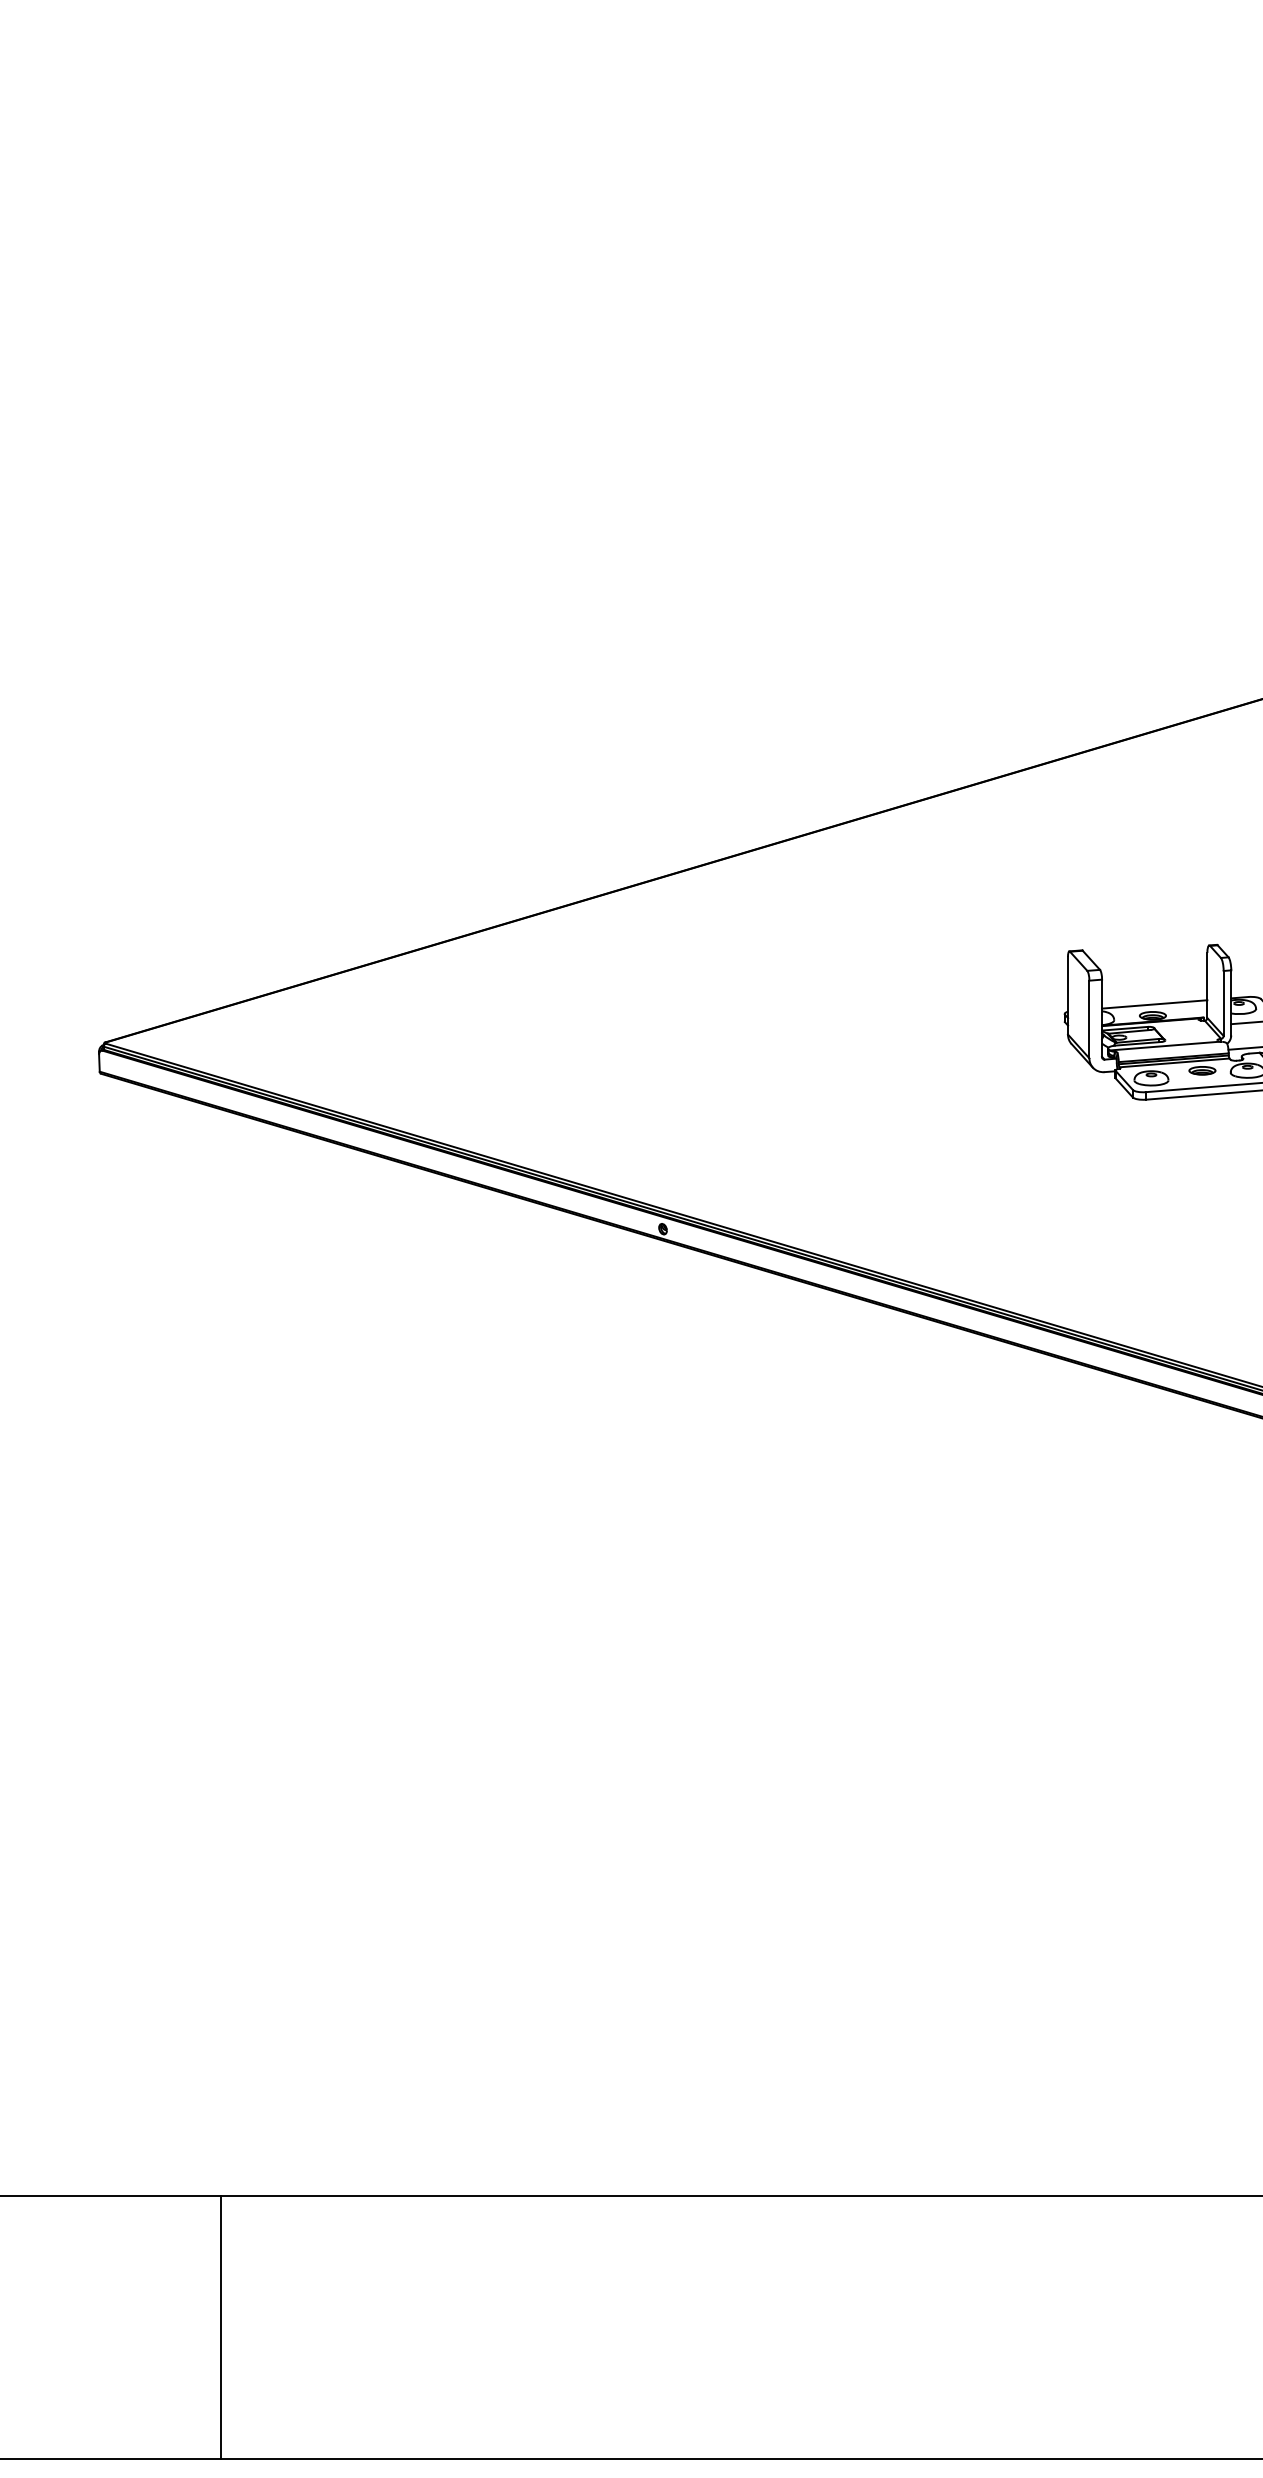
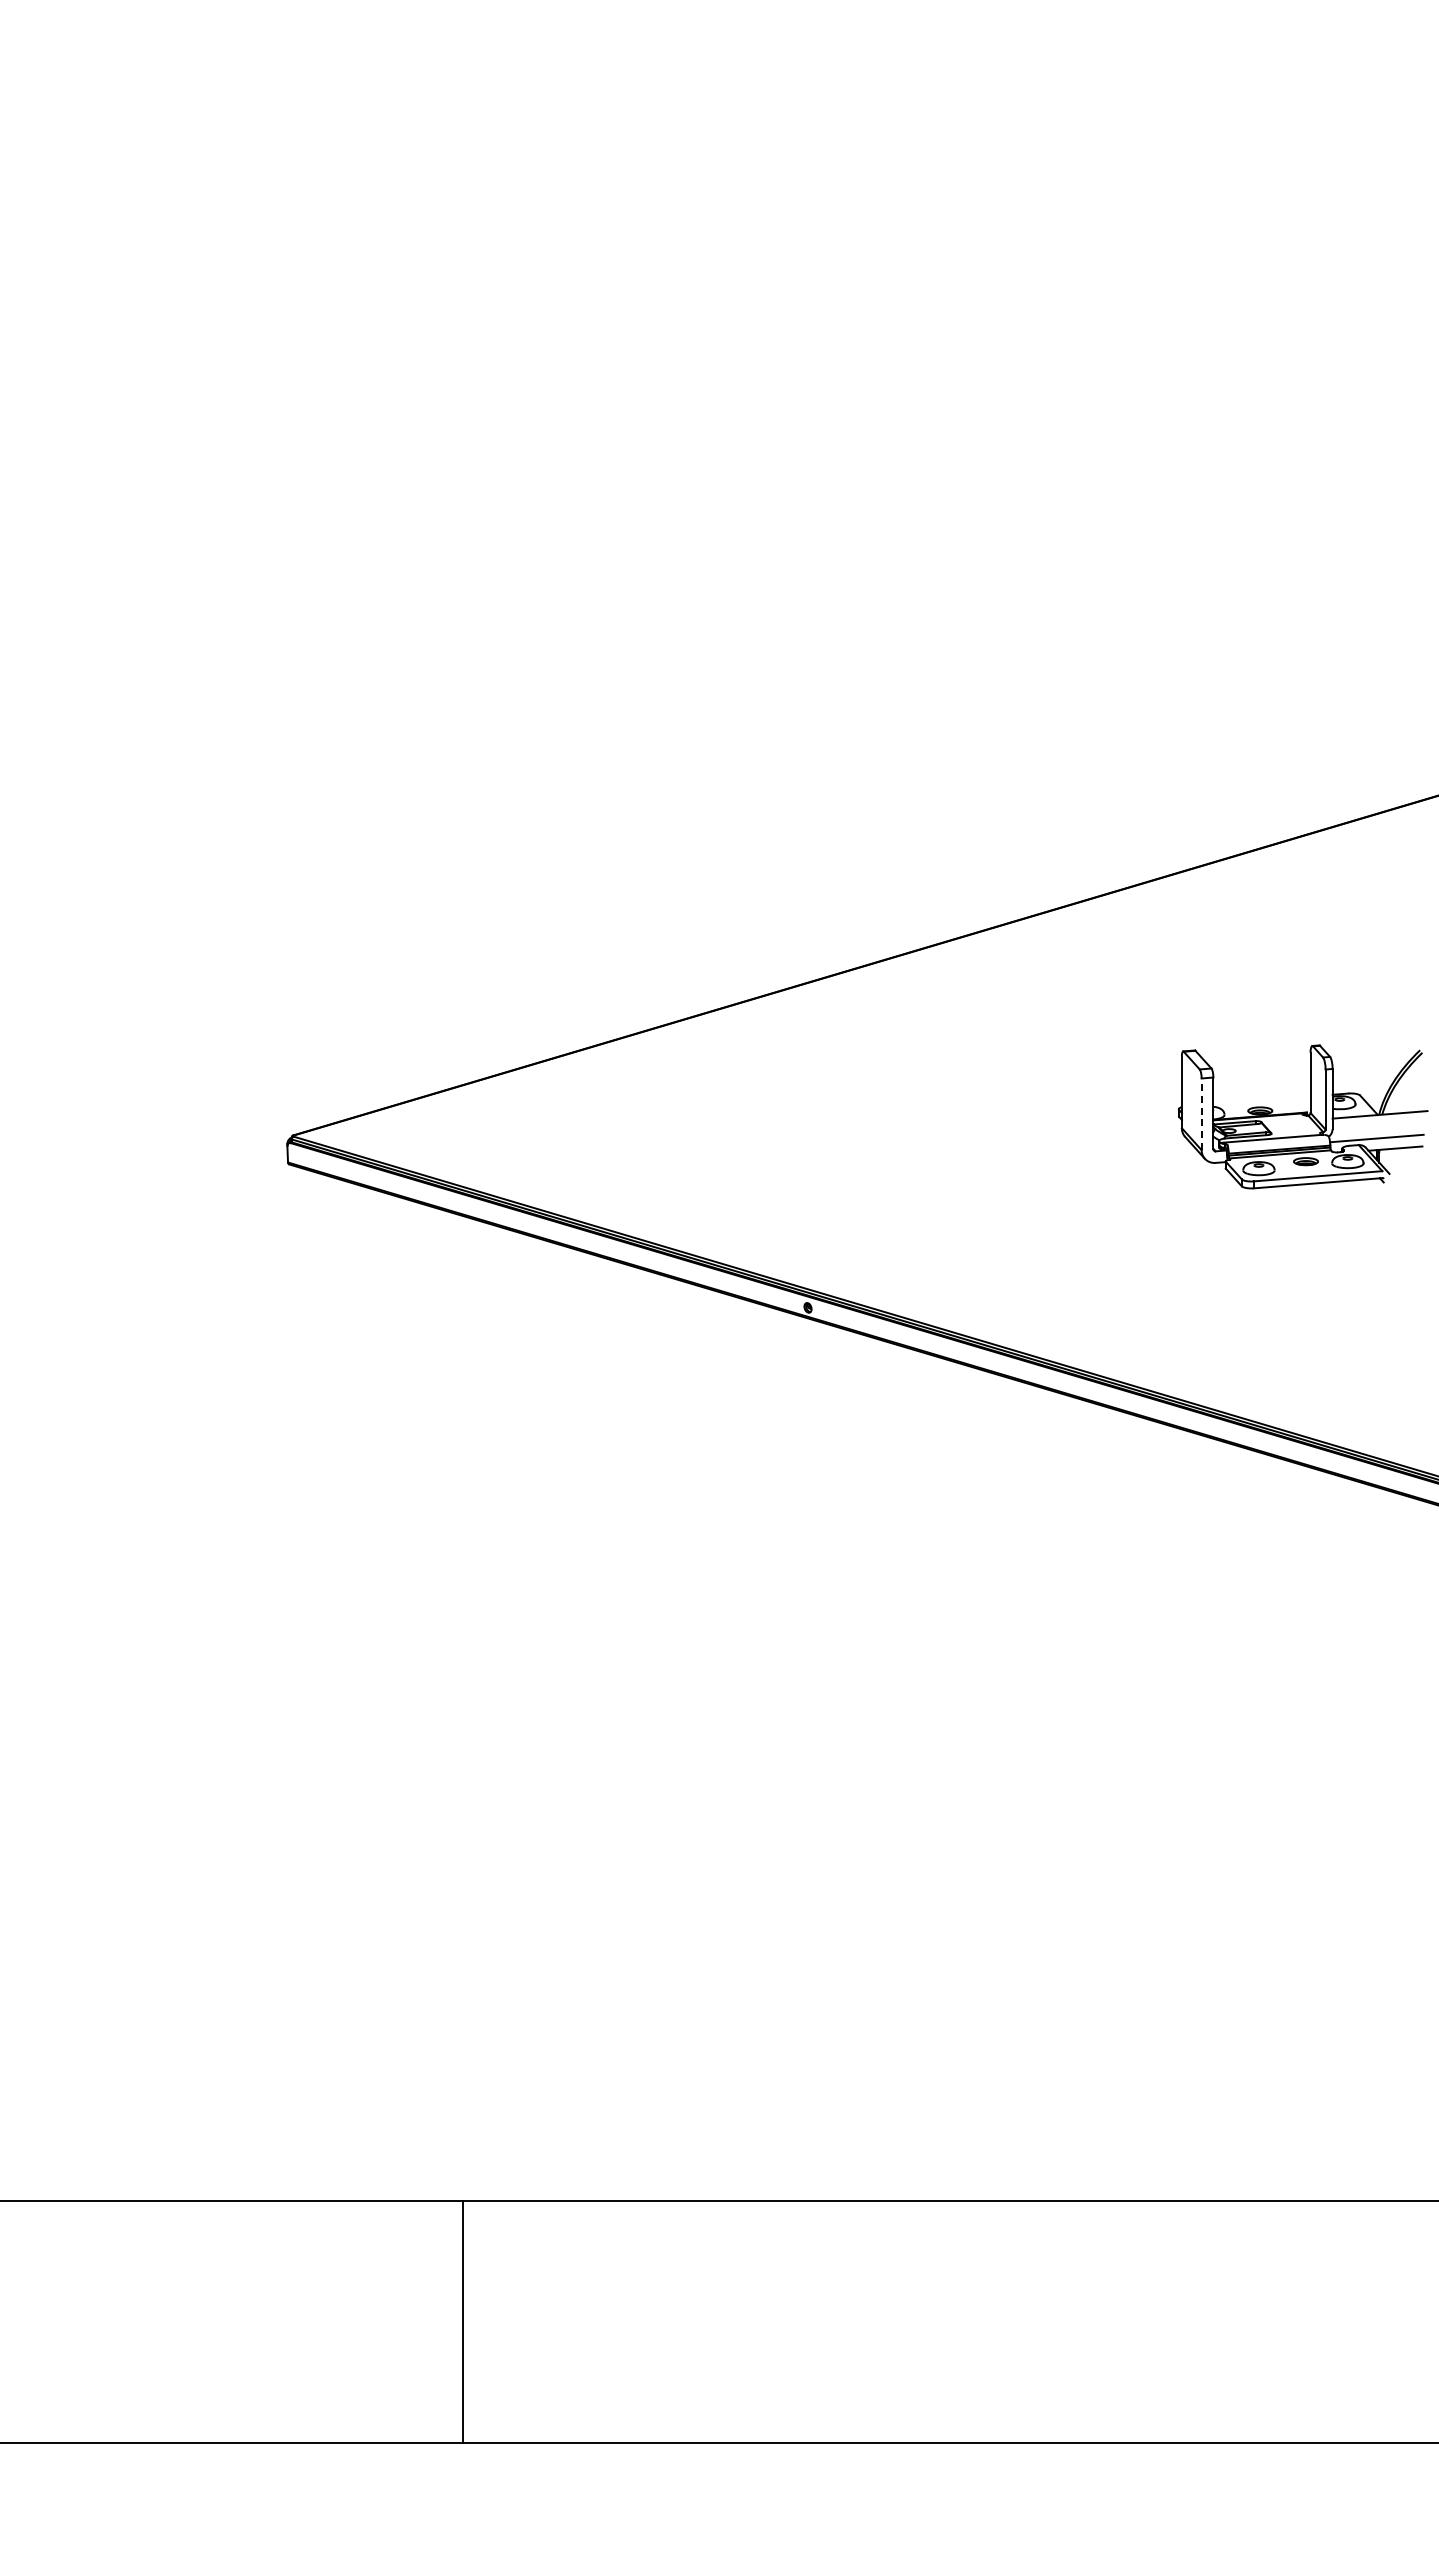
line: (1154, 1004) -> (1261, 1100), removed
line: (1089, 1019) -> (1201, 1114), solid -> dashed
line: (221, 2327) -> (463, 2321), moved

